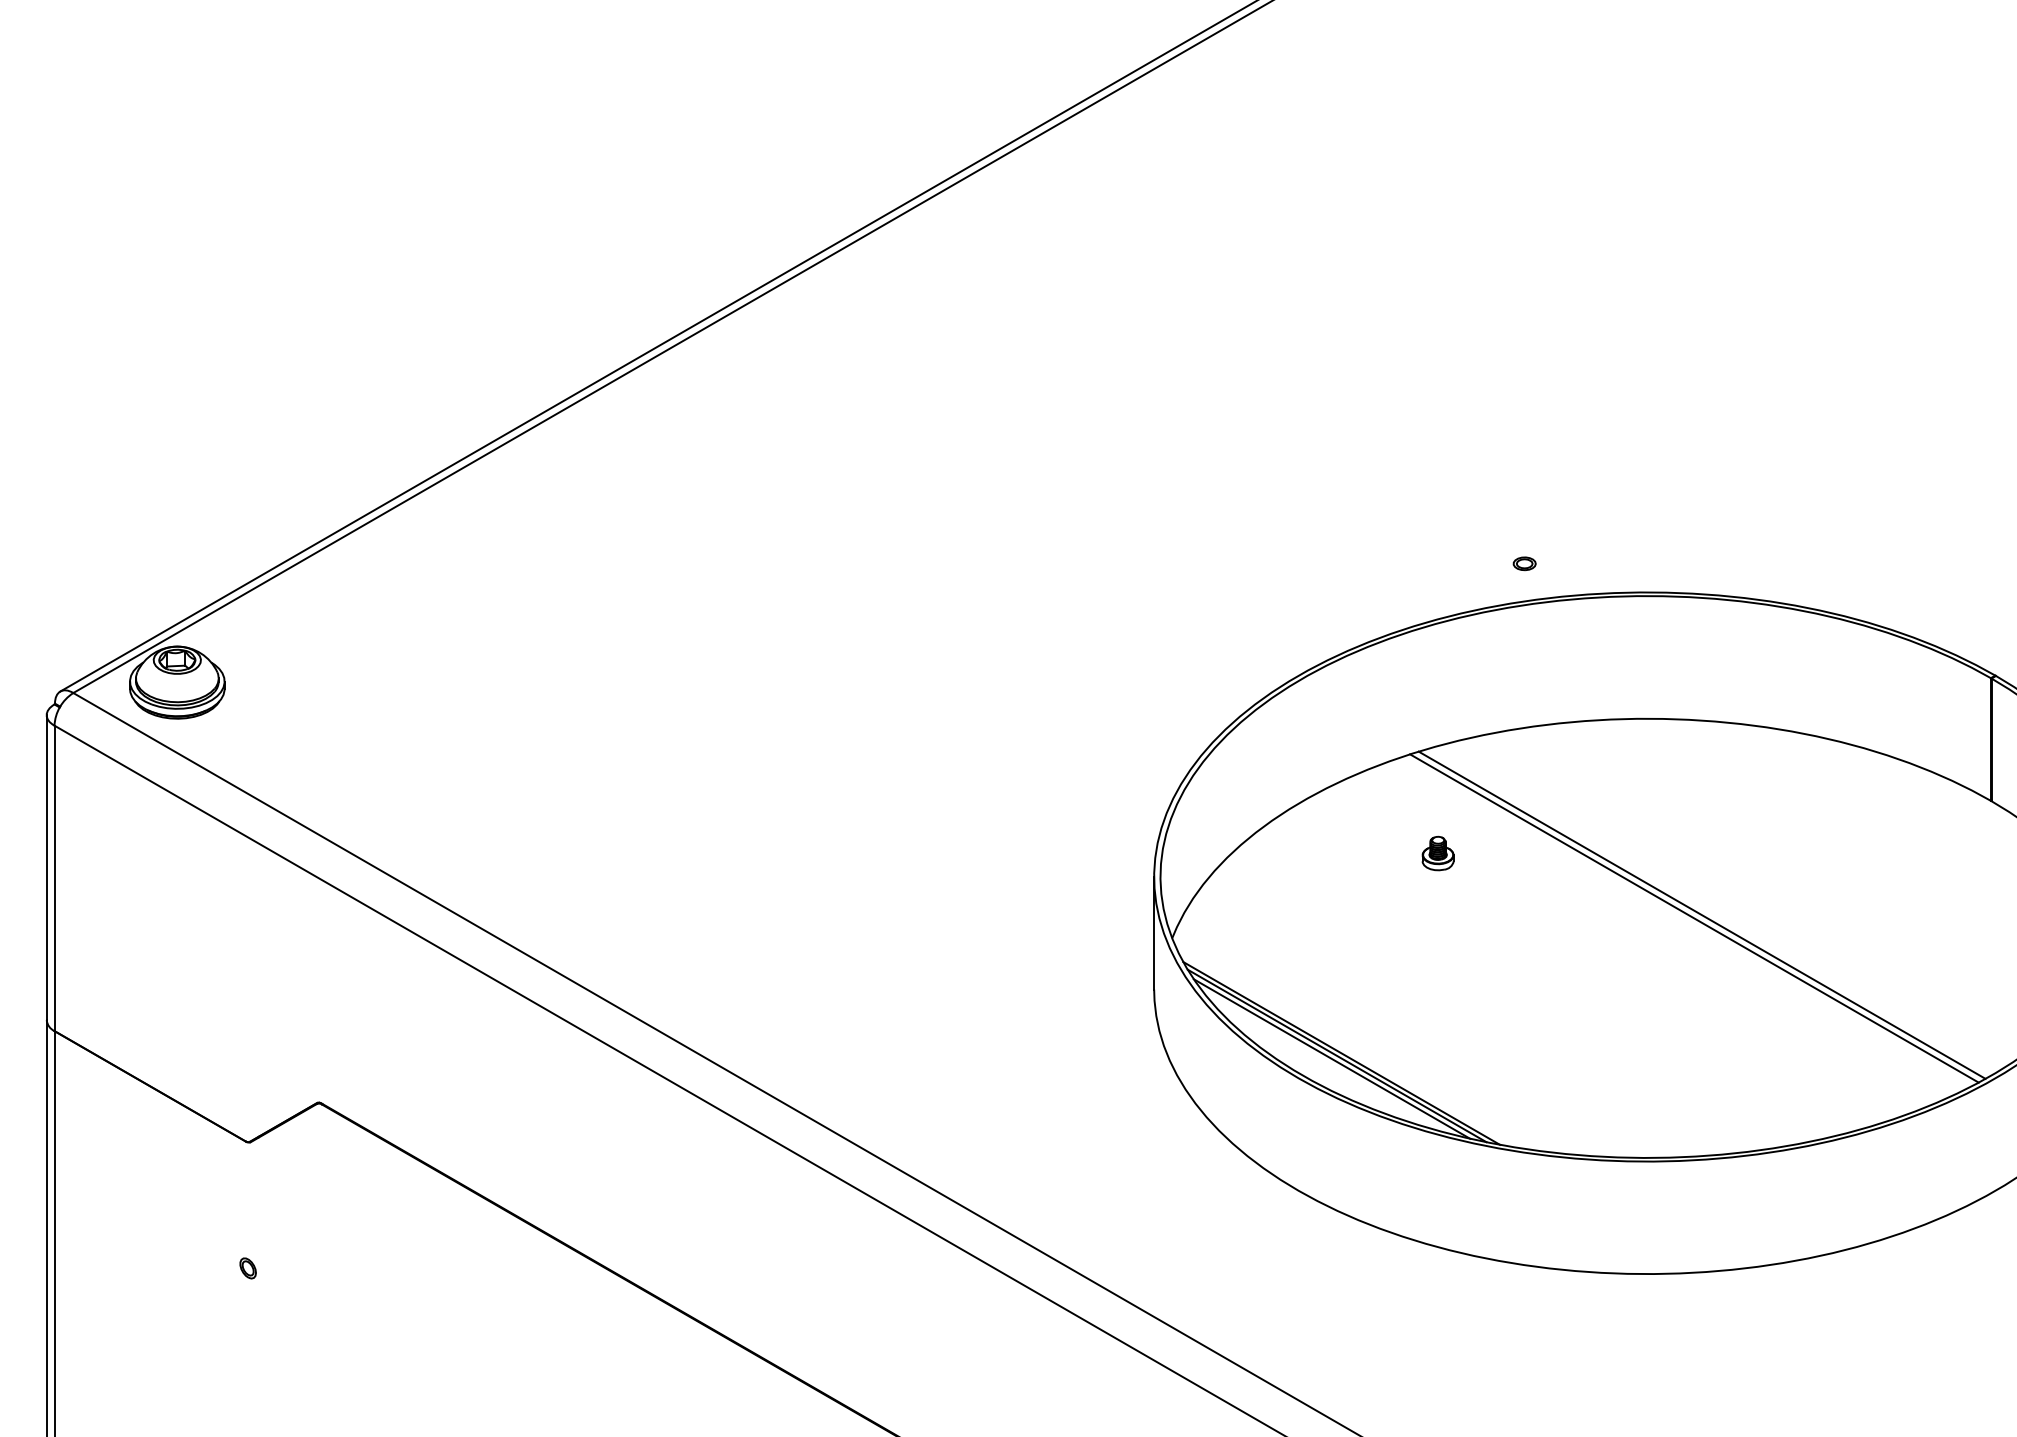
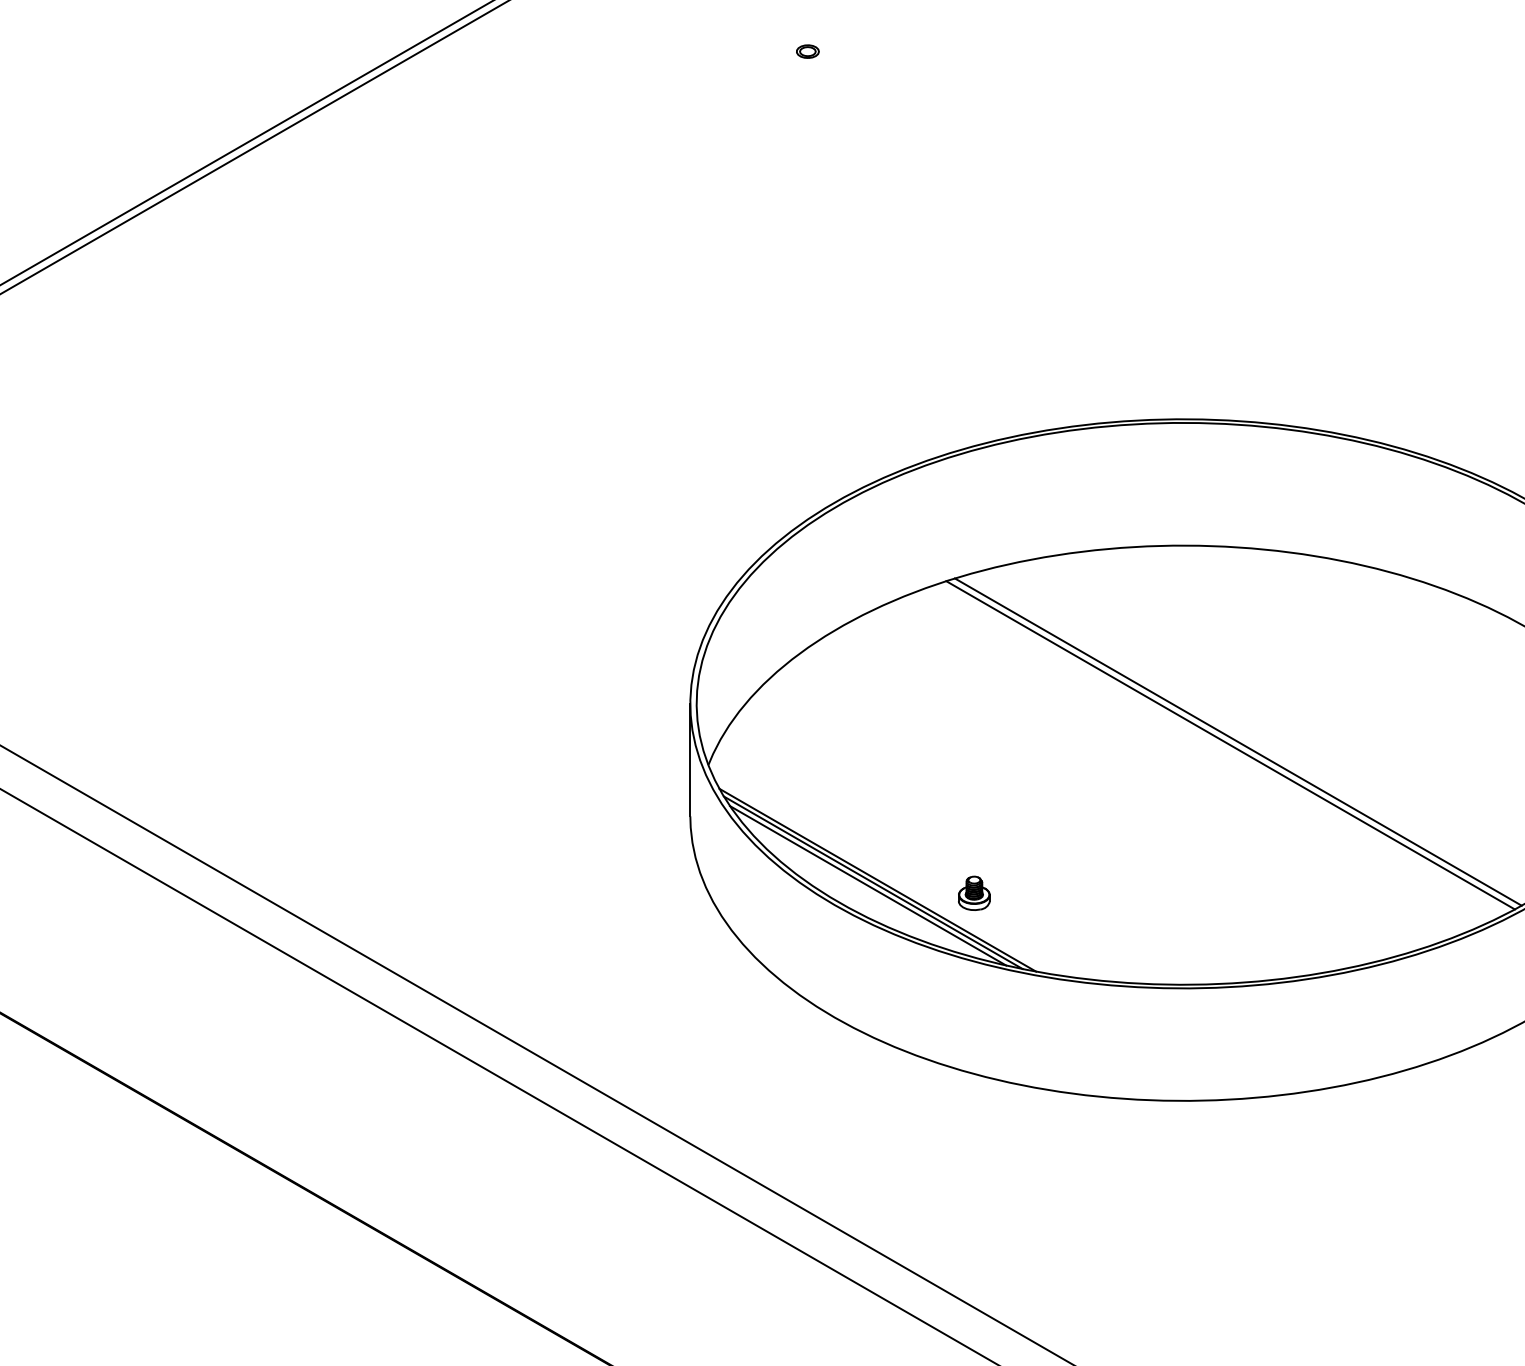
part: (1524, 563) -> (807, 51), moved
part: (1437, 853) -> (973, 893), moved

